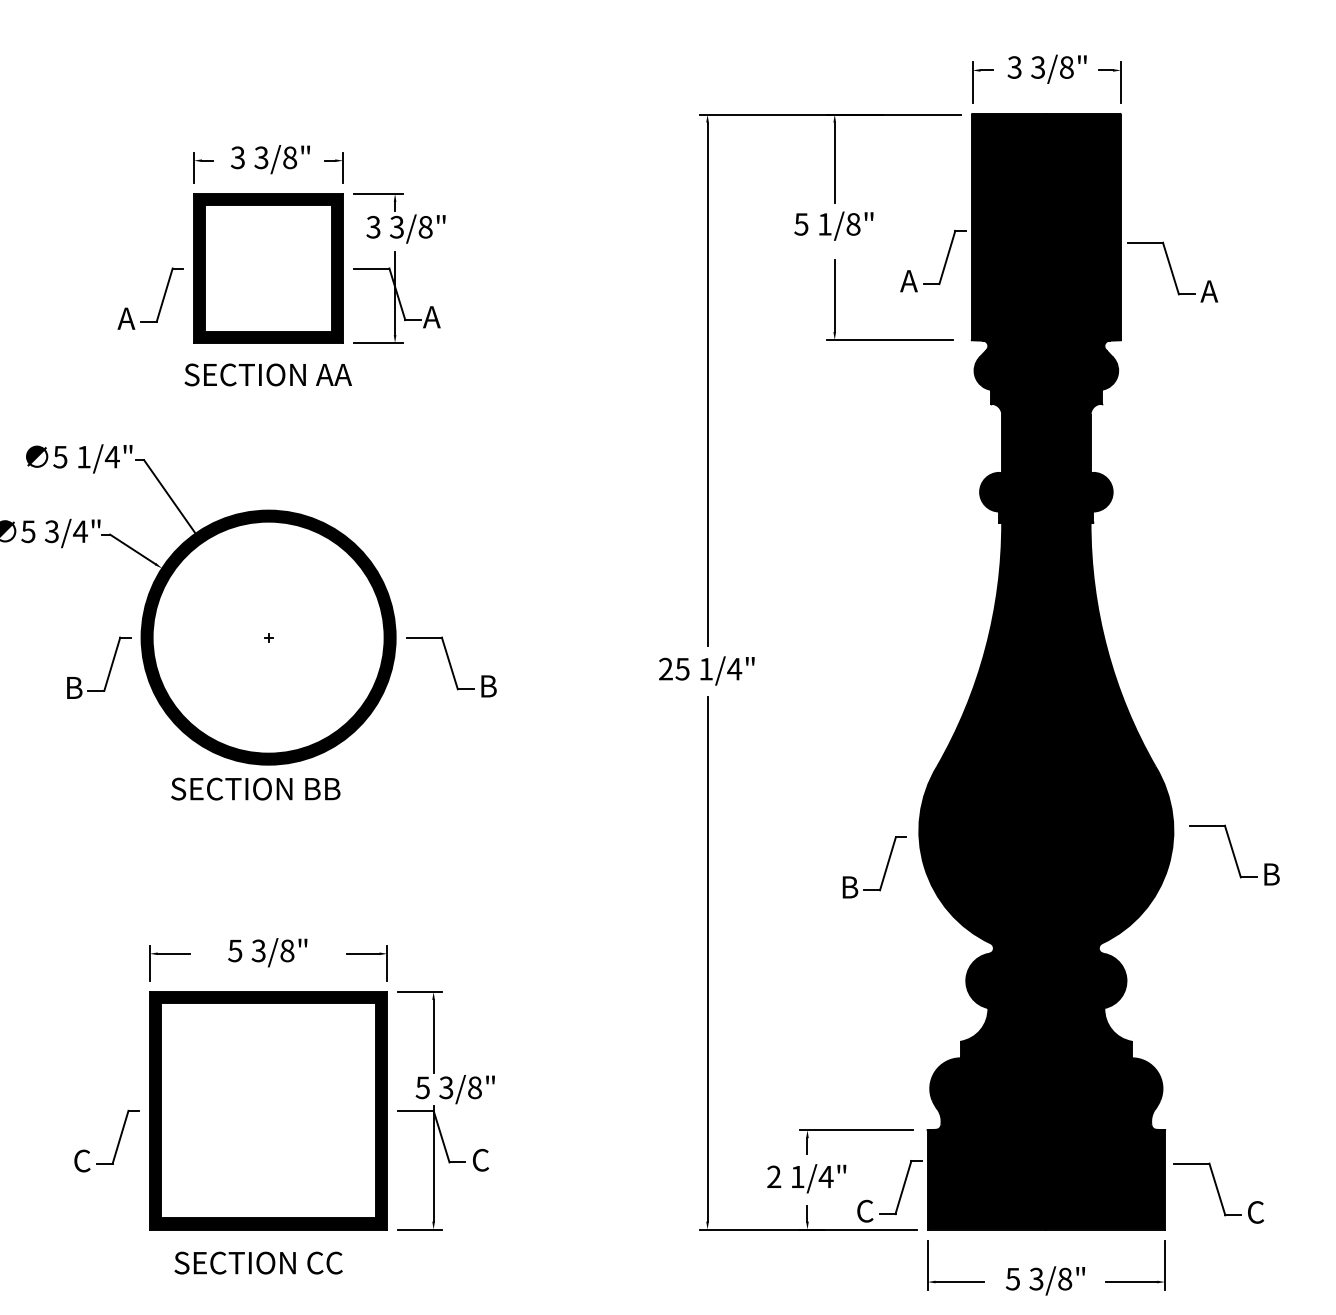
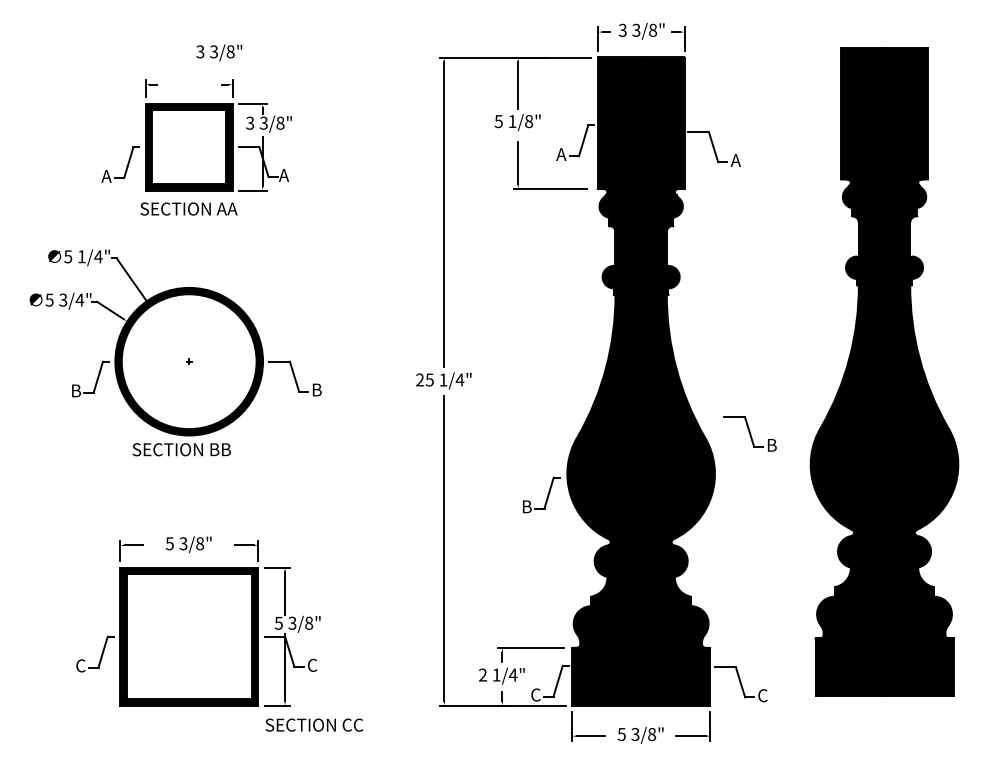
text: (270, 158) -> (219, 52), moved
part: (1232, 854) -> (749, 433), moved
text: (257, 1261) -> (313, 724), moved

